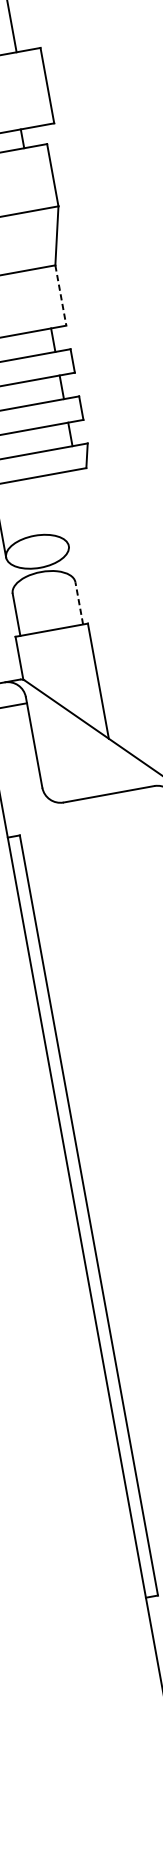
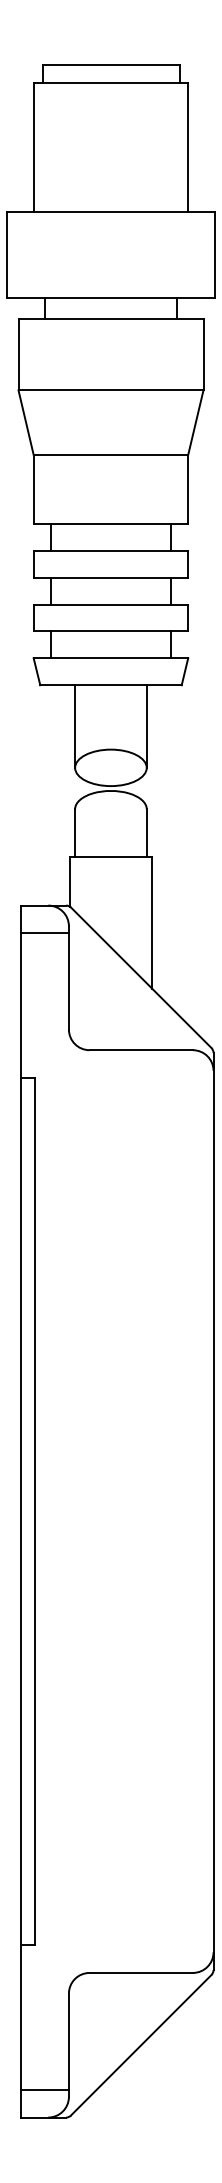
line: (61, 295) -> (188, 489), dashed -> solid
line: (62, 509) -> (146, 726), added
line: (78, 602) -> (146, 832), dashed -> solid

